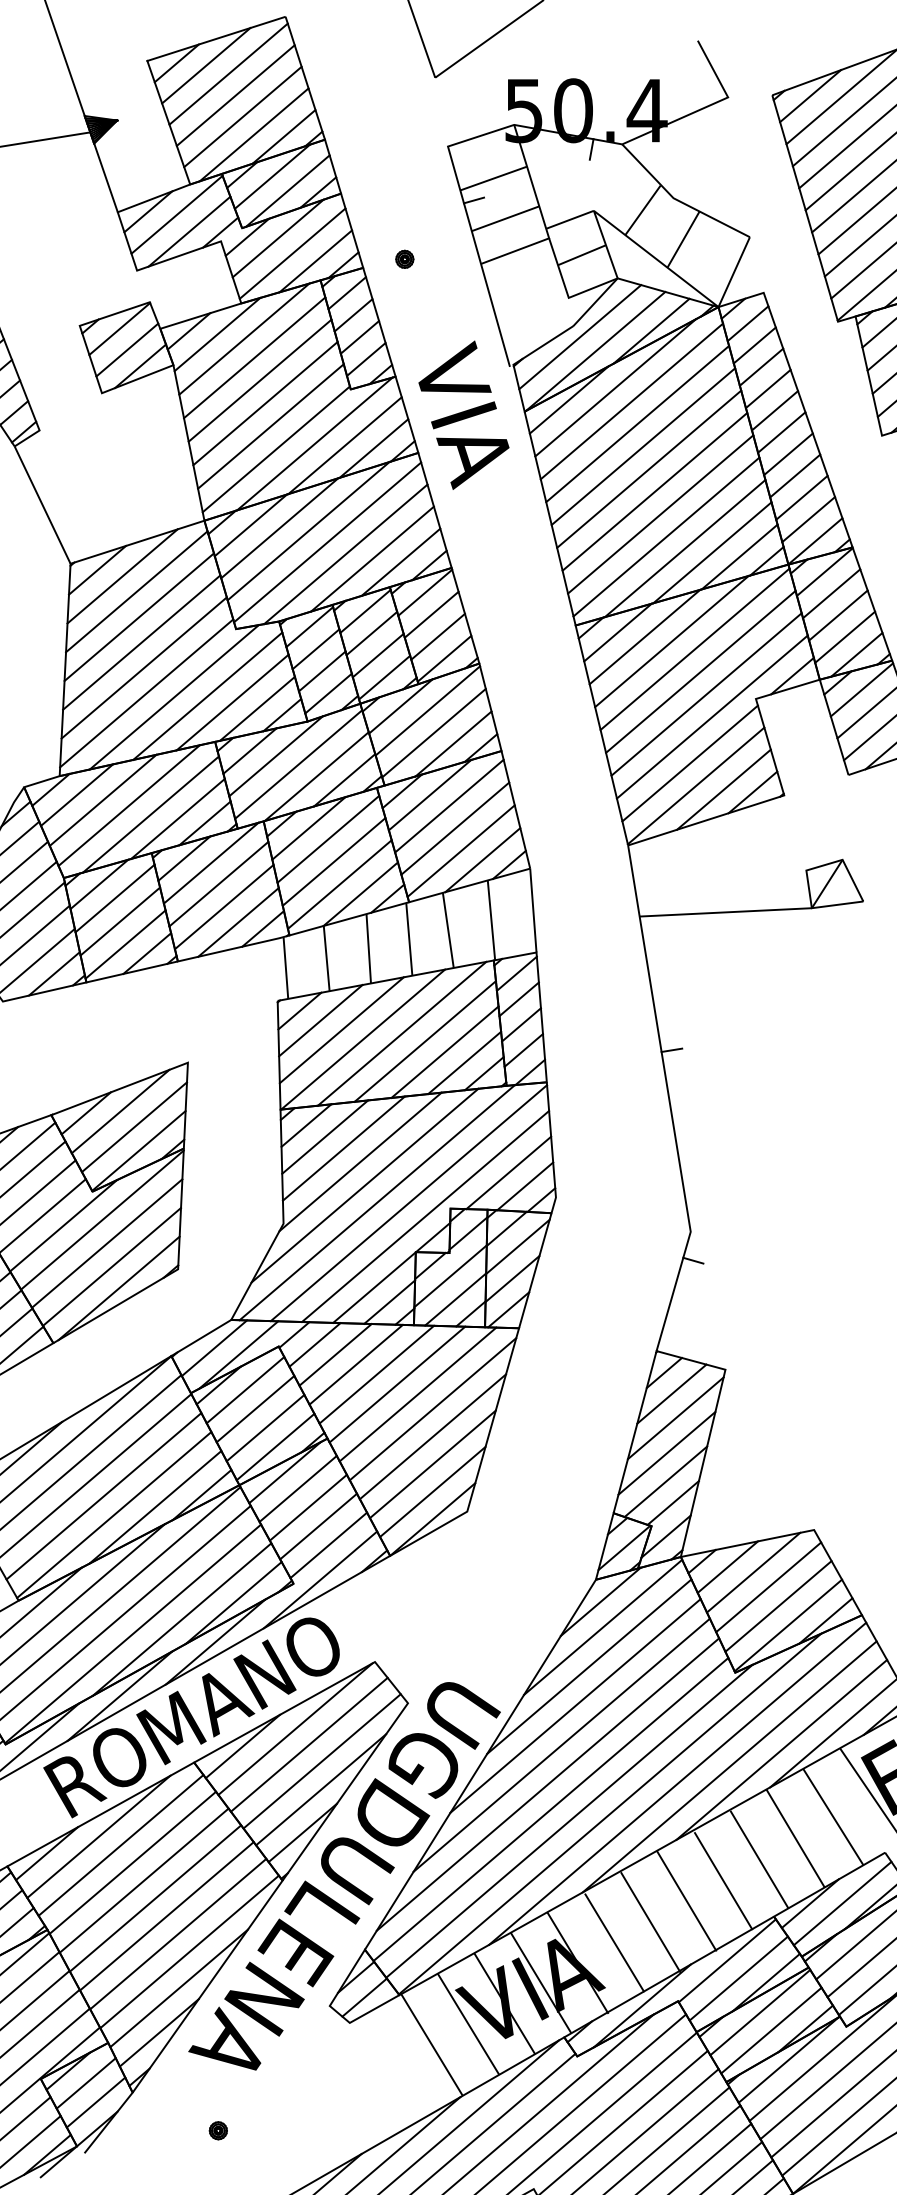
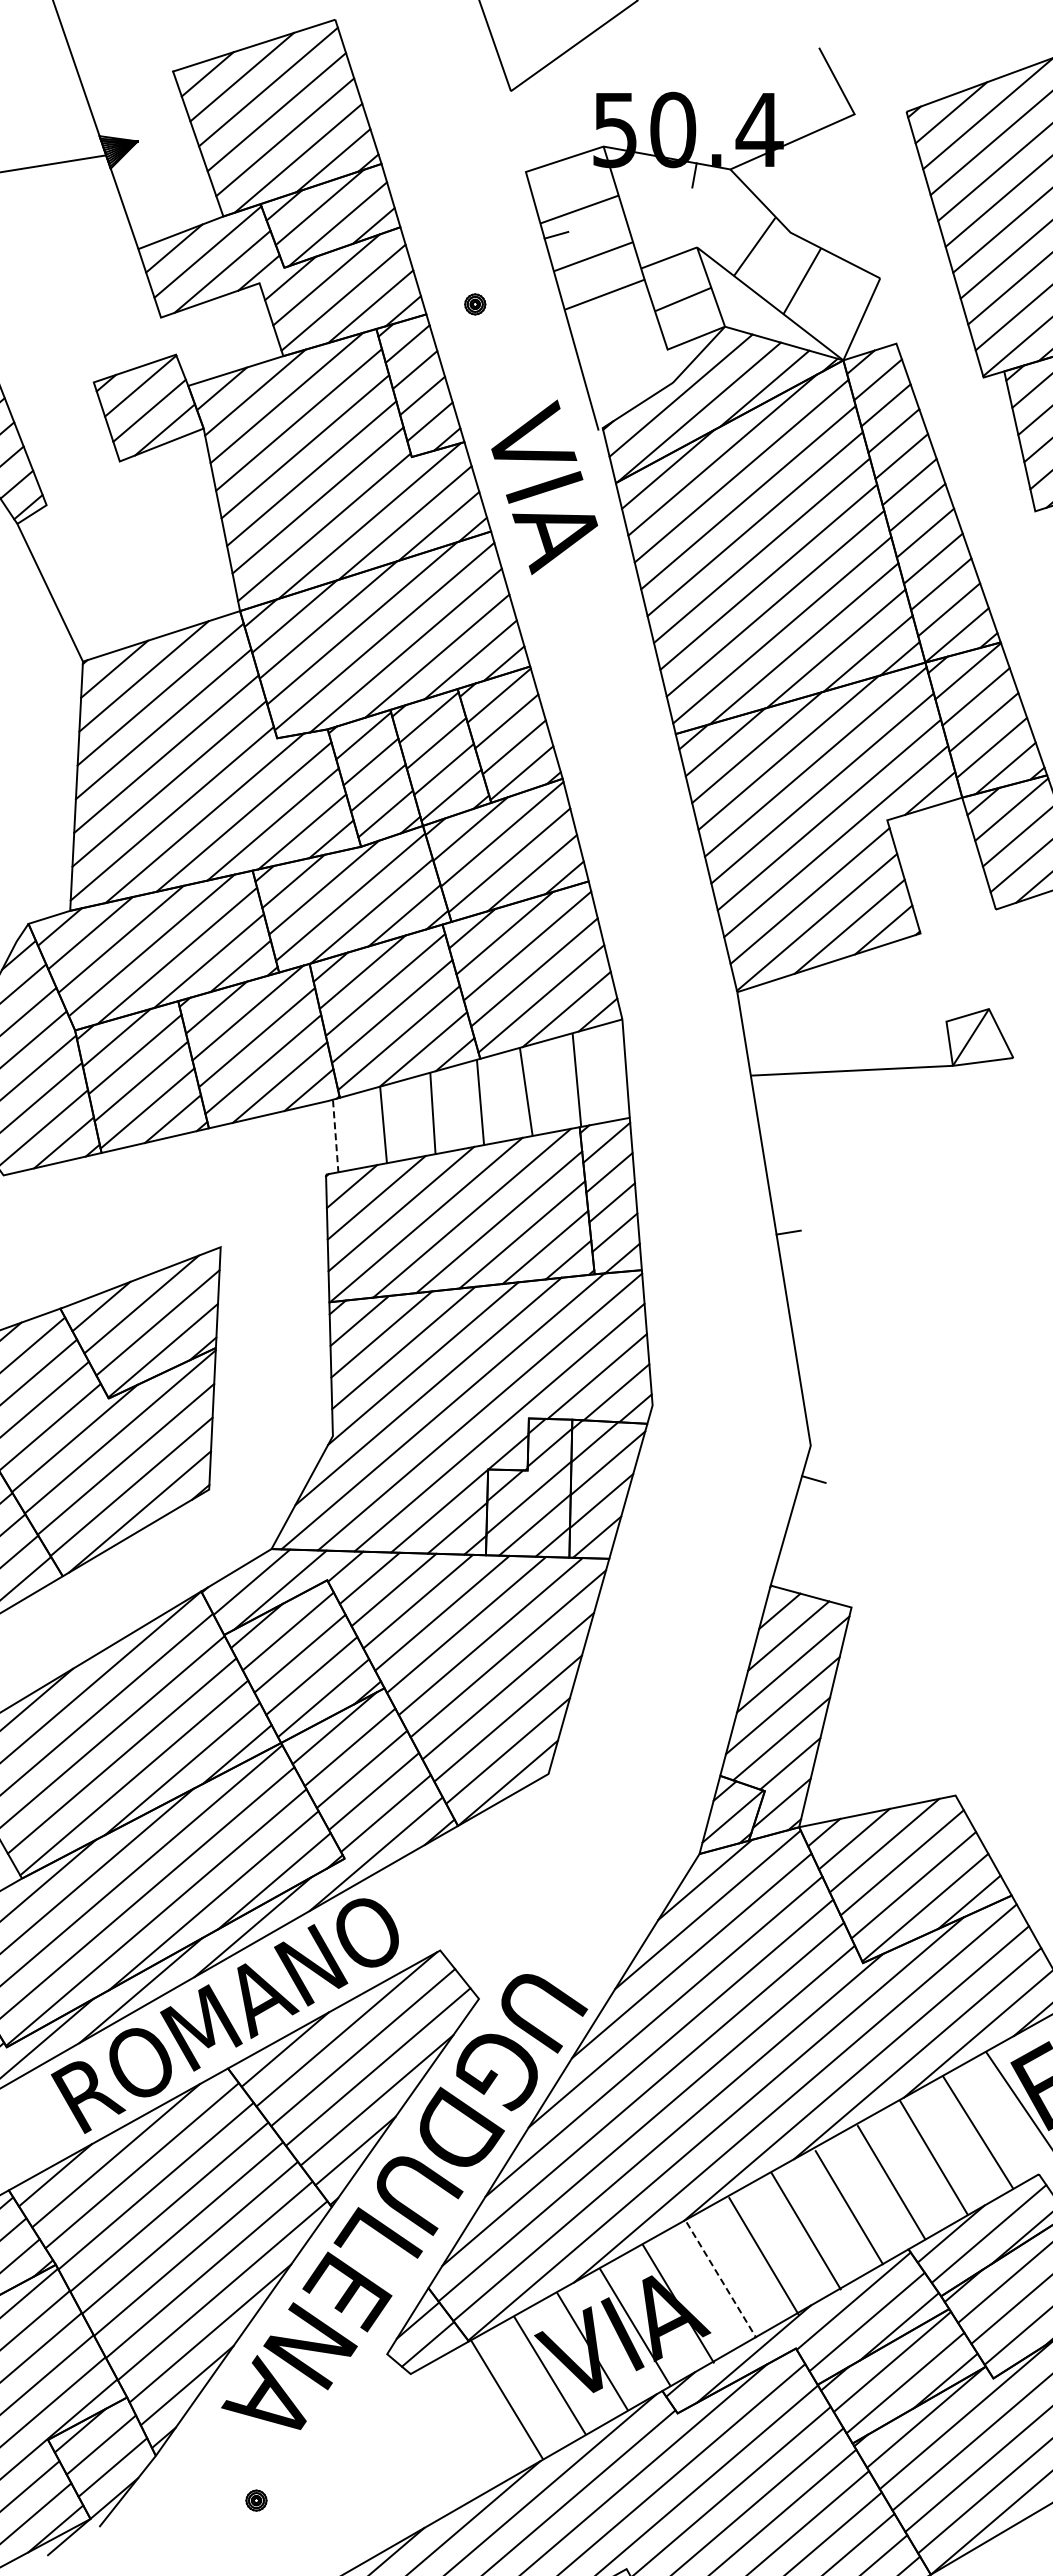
line: (285, 968) -> (335, 1136), solid -> dashed
line: (614, 1943) -> (721, 2280), solid -> dashed

